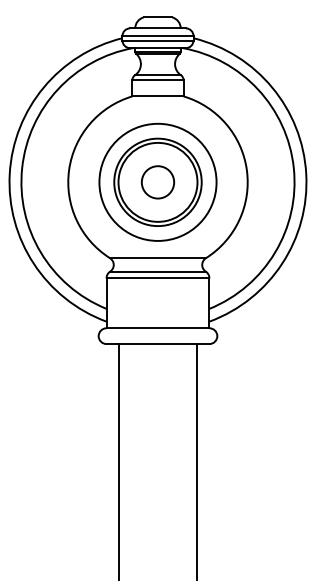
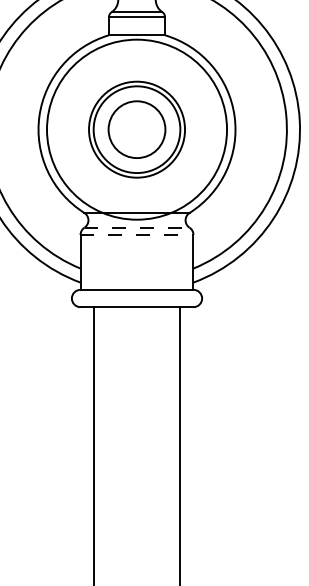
circle: (157, 181) -> (136, 128), size x1.4
circle: (157, 182) -> (136, 129), size x1.6
line: (158, 271) -> (137, 227), solid -> dashed
line: (158, 278) -> (137, 235), solid -> dashed

